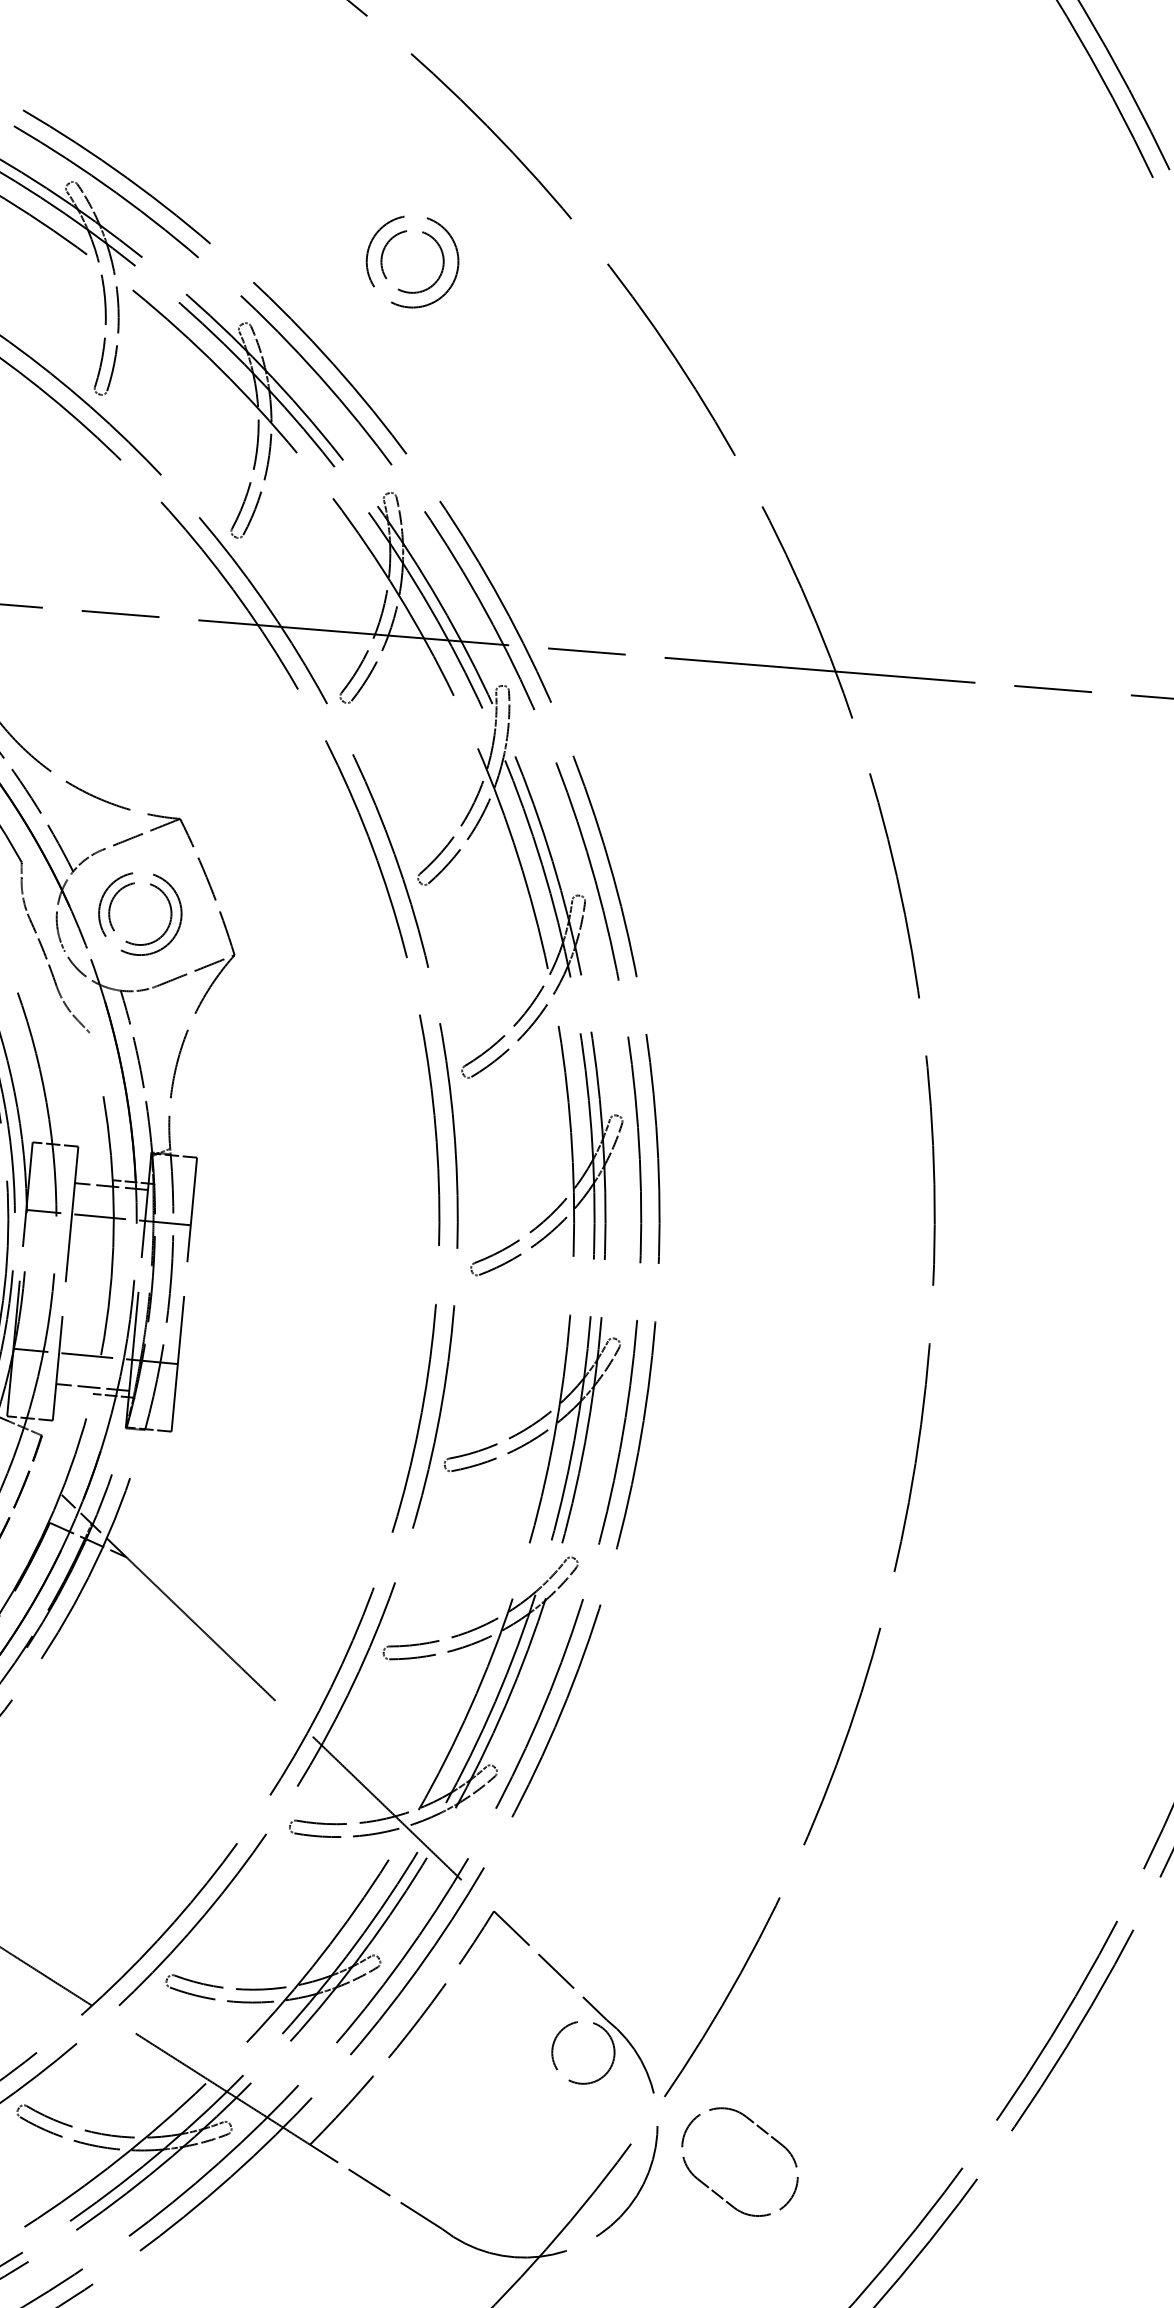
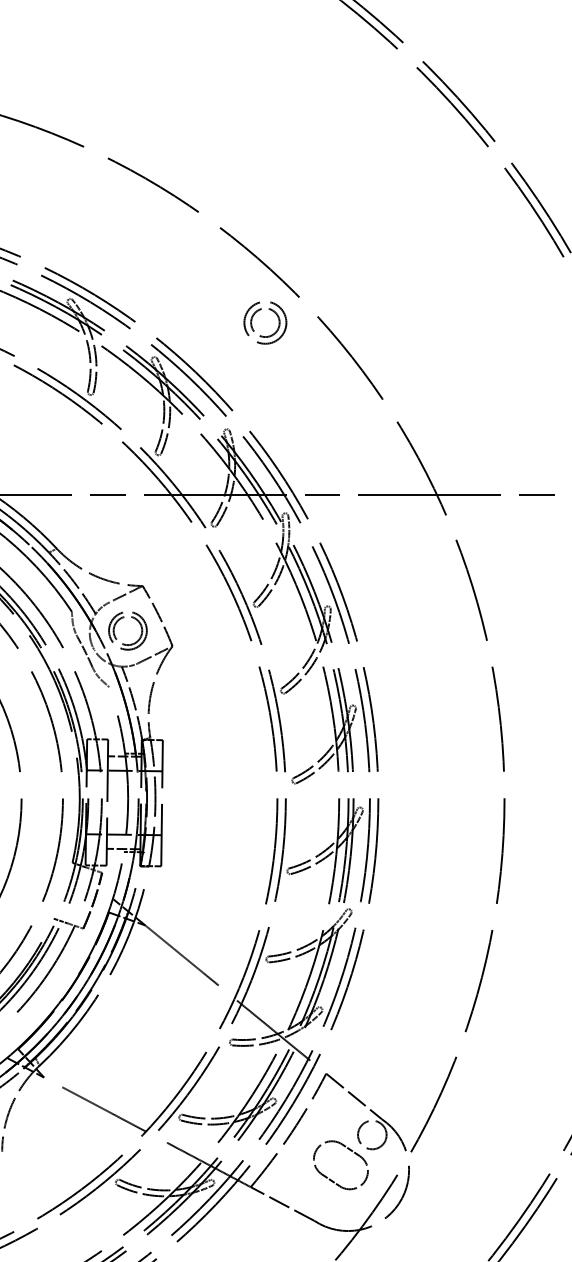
part: (433, 243) -> (274, 313), moved
part: (715, 2189) -> (330, 1178), moved

